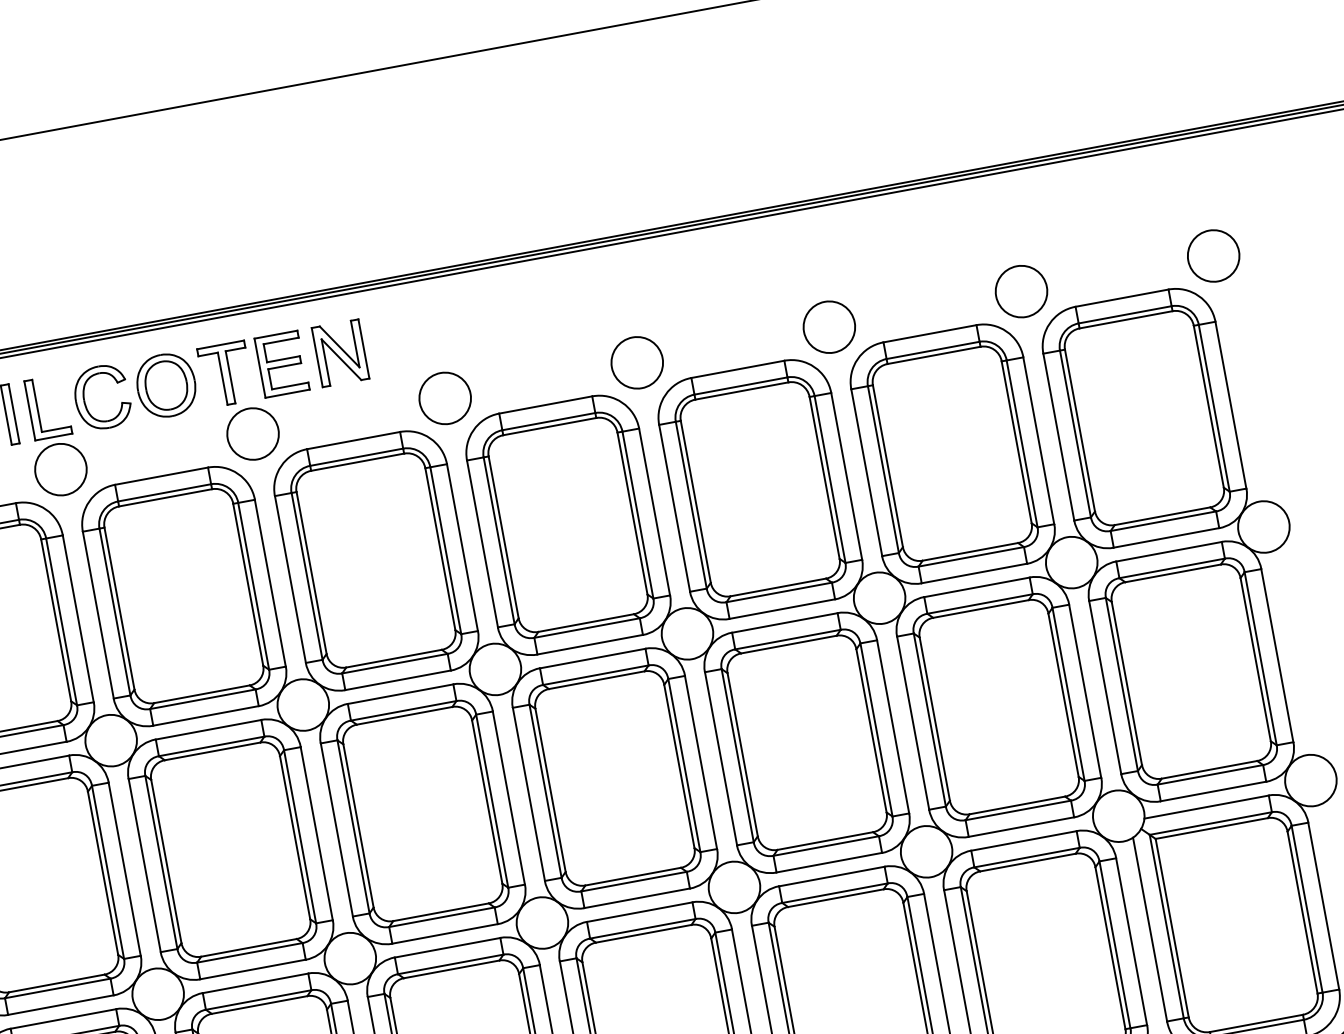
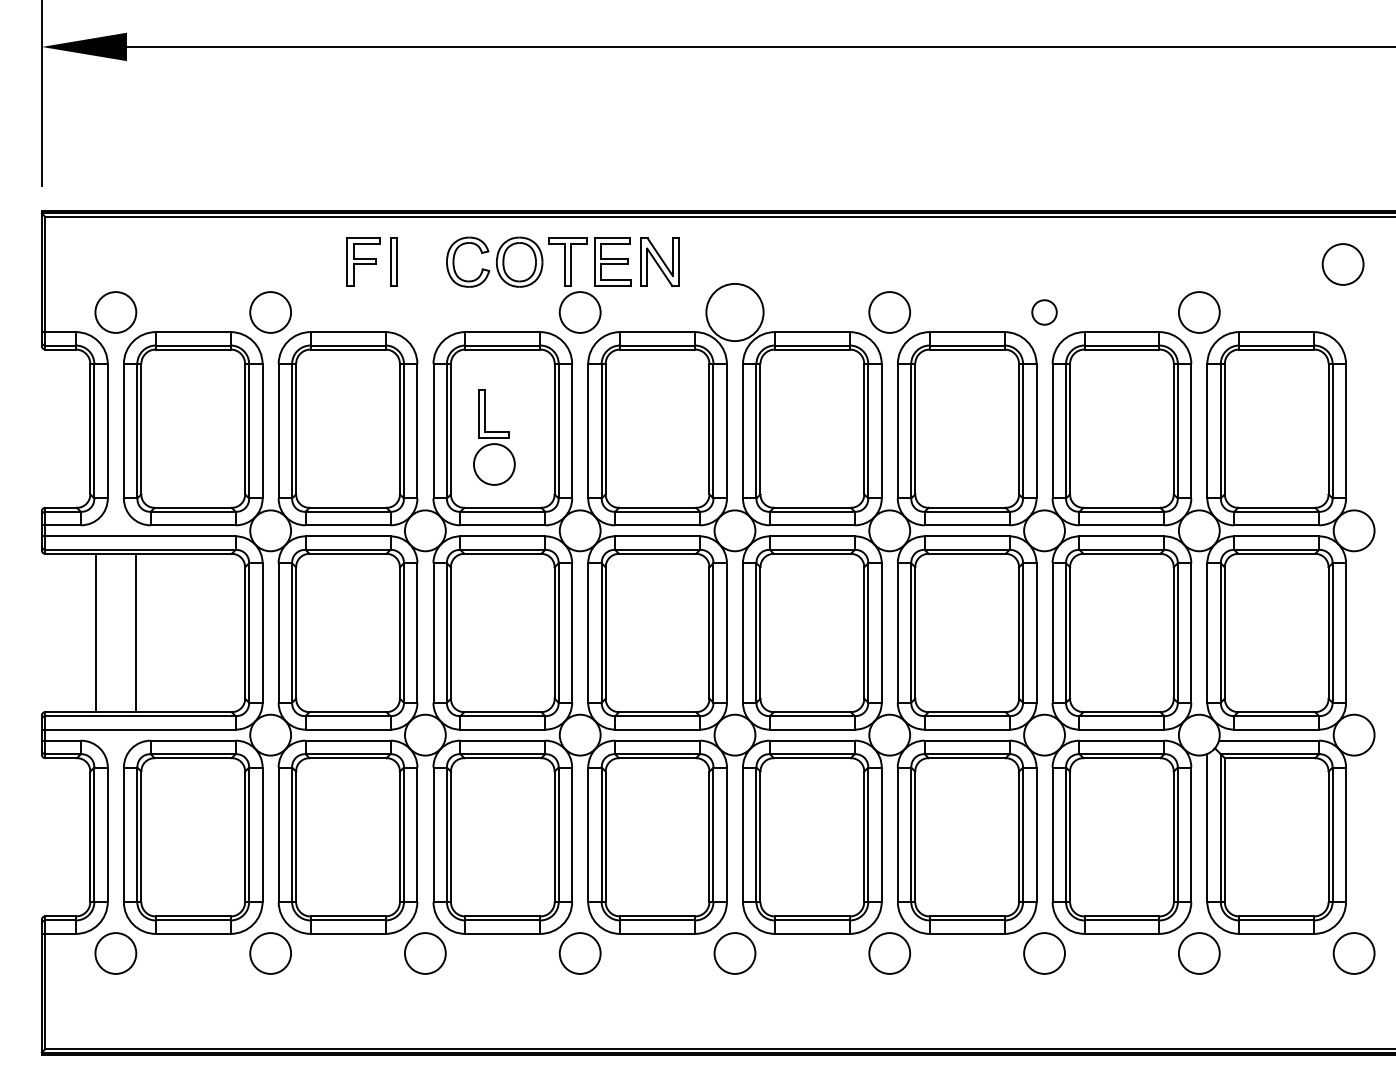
circle: (1212, 256) -> (1342, 264), moved
circle: (829, 327) -> (1044, 312), size x0.6
circle: (444, 398) -> (734, 312), size x1.4
part: (54, 436) -> (494, 437), moved

